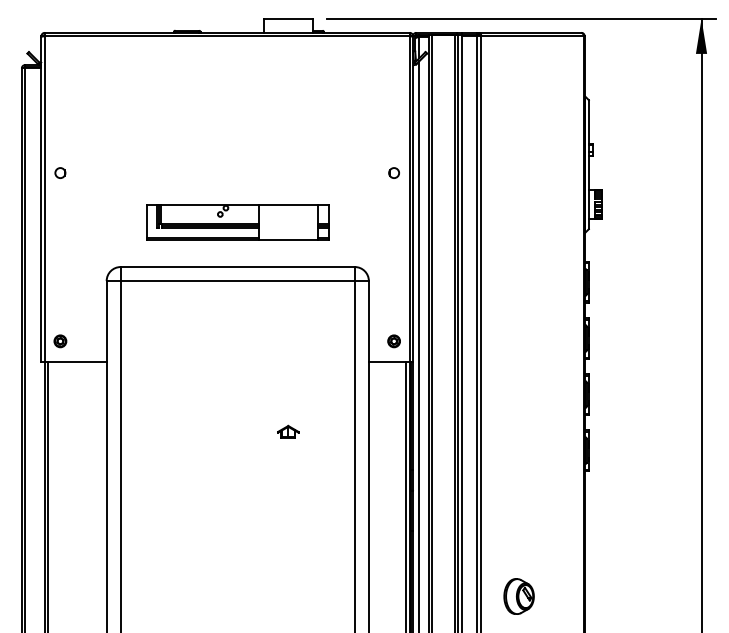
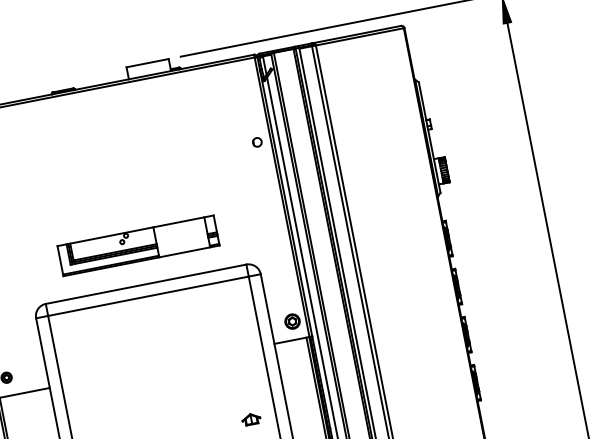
circle: (393, 172) -> (256, 141), moved
part: (393, 341) -> (292, 321), size x1.4
part: (288, 431) -> (251, 418), moved

